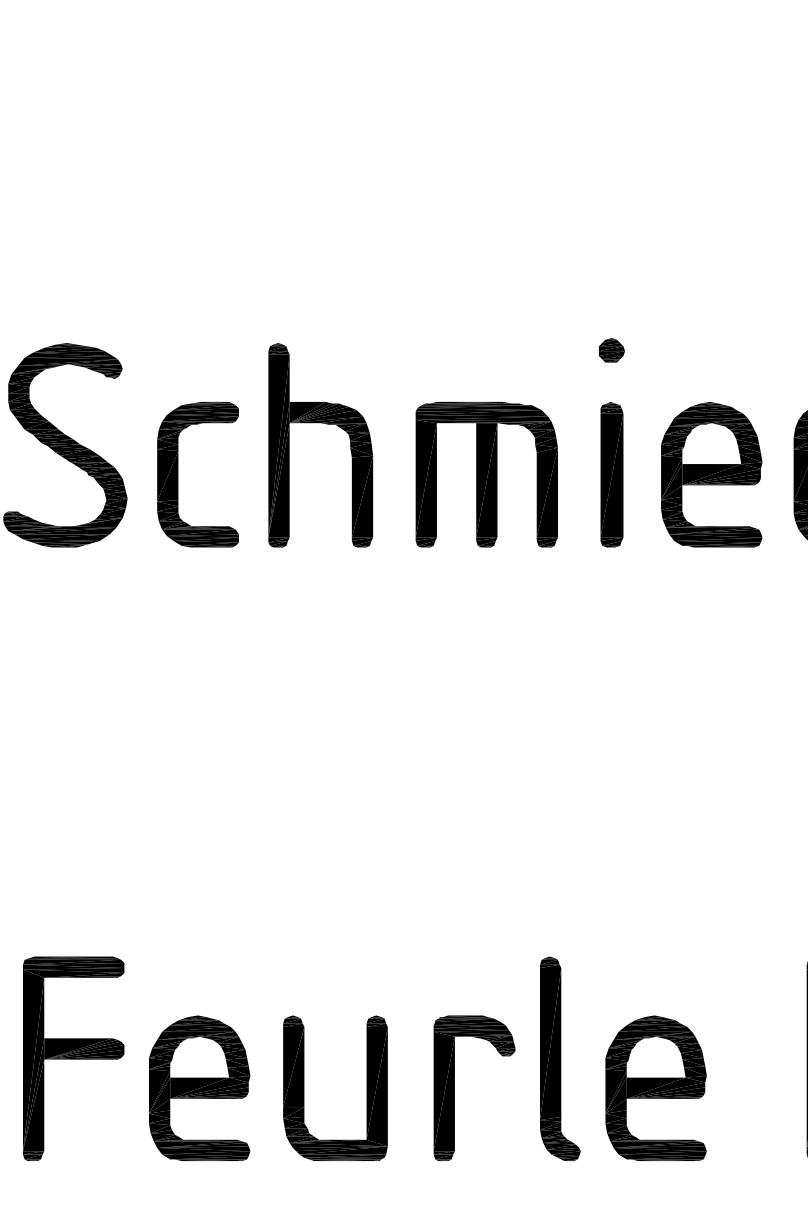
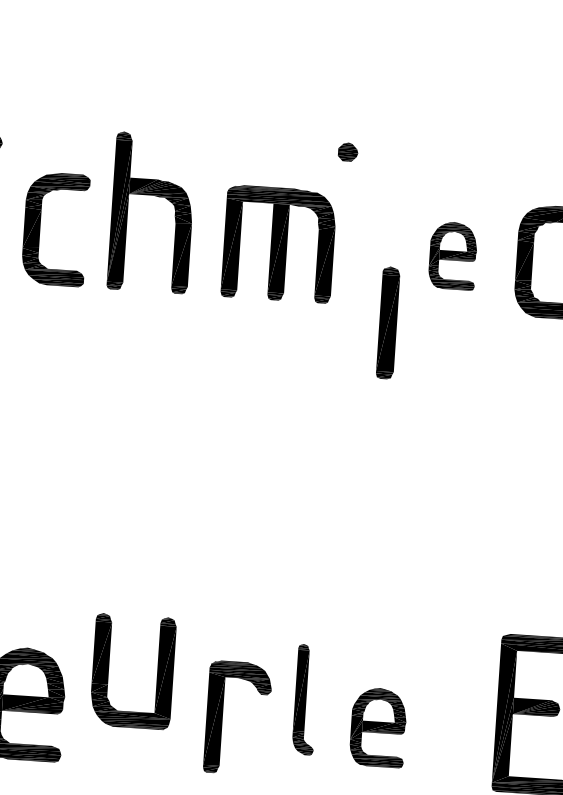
part: (611, 350) -> (347, 152), moved
part: (611, 474) -> (387, 322), moved
part: (711, 474) -> (452, 255), size x0.6
part: (560, 1058) -> (306, 699), size x0.7
part: (304, 1087) -> (109, 669), moved
part: (655, 1087) -> (378, 726), size x0.7

